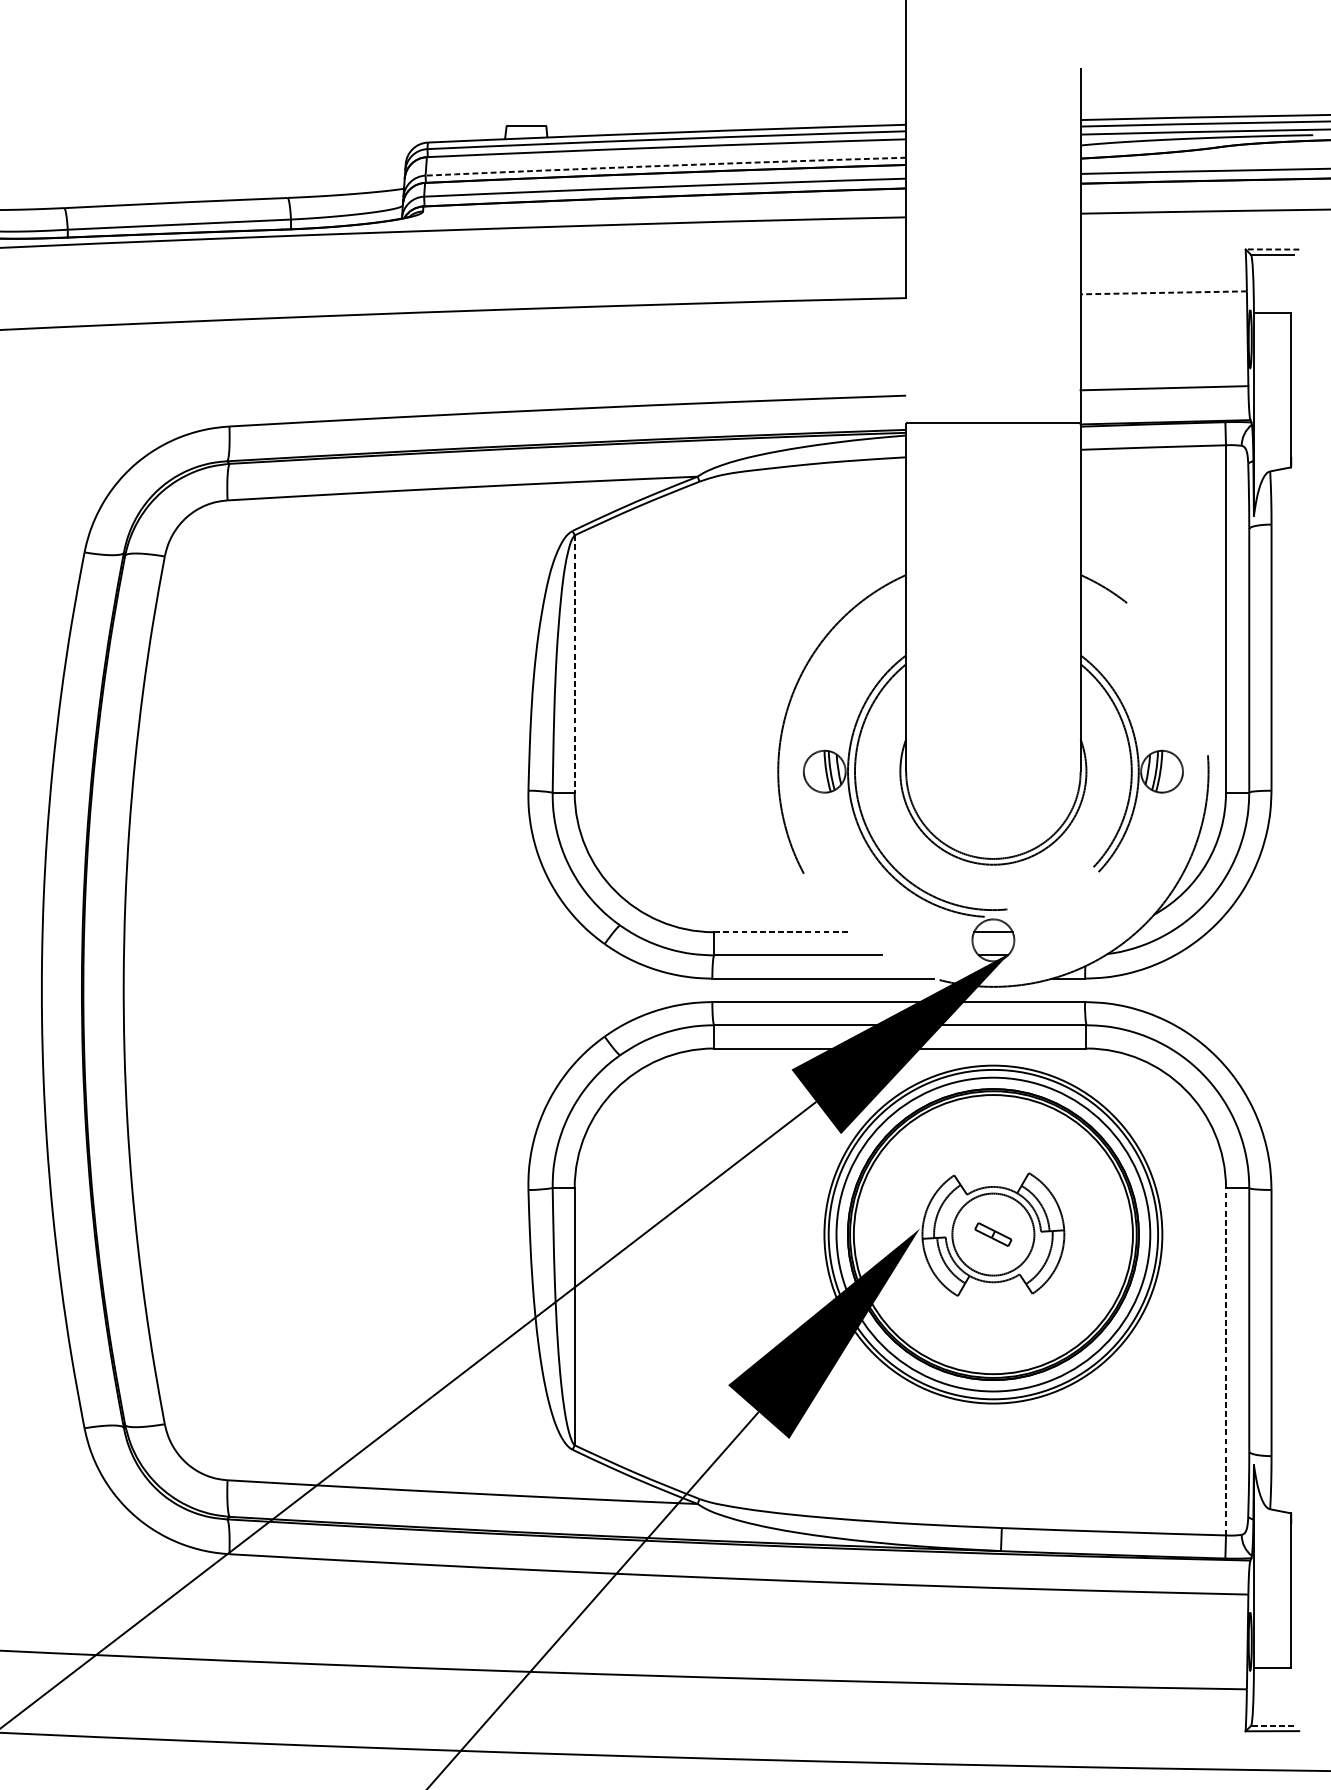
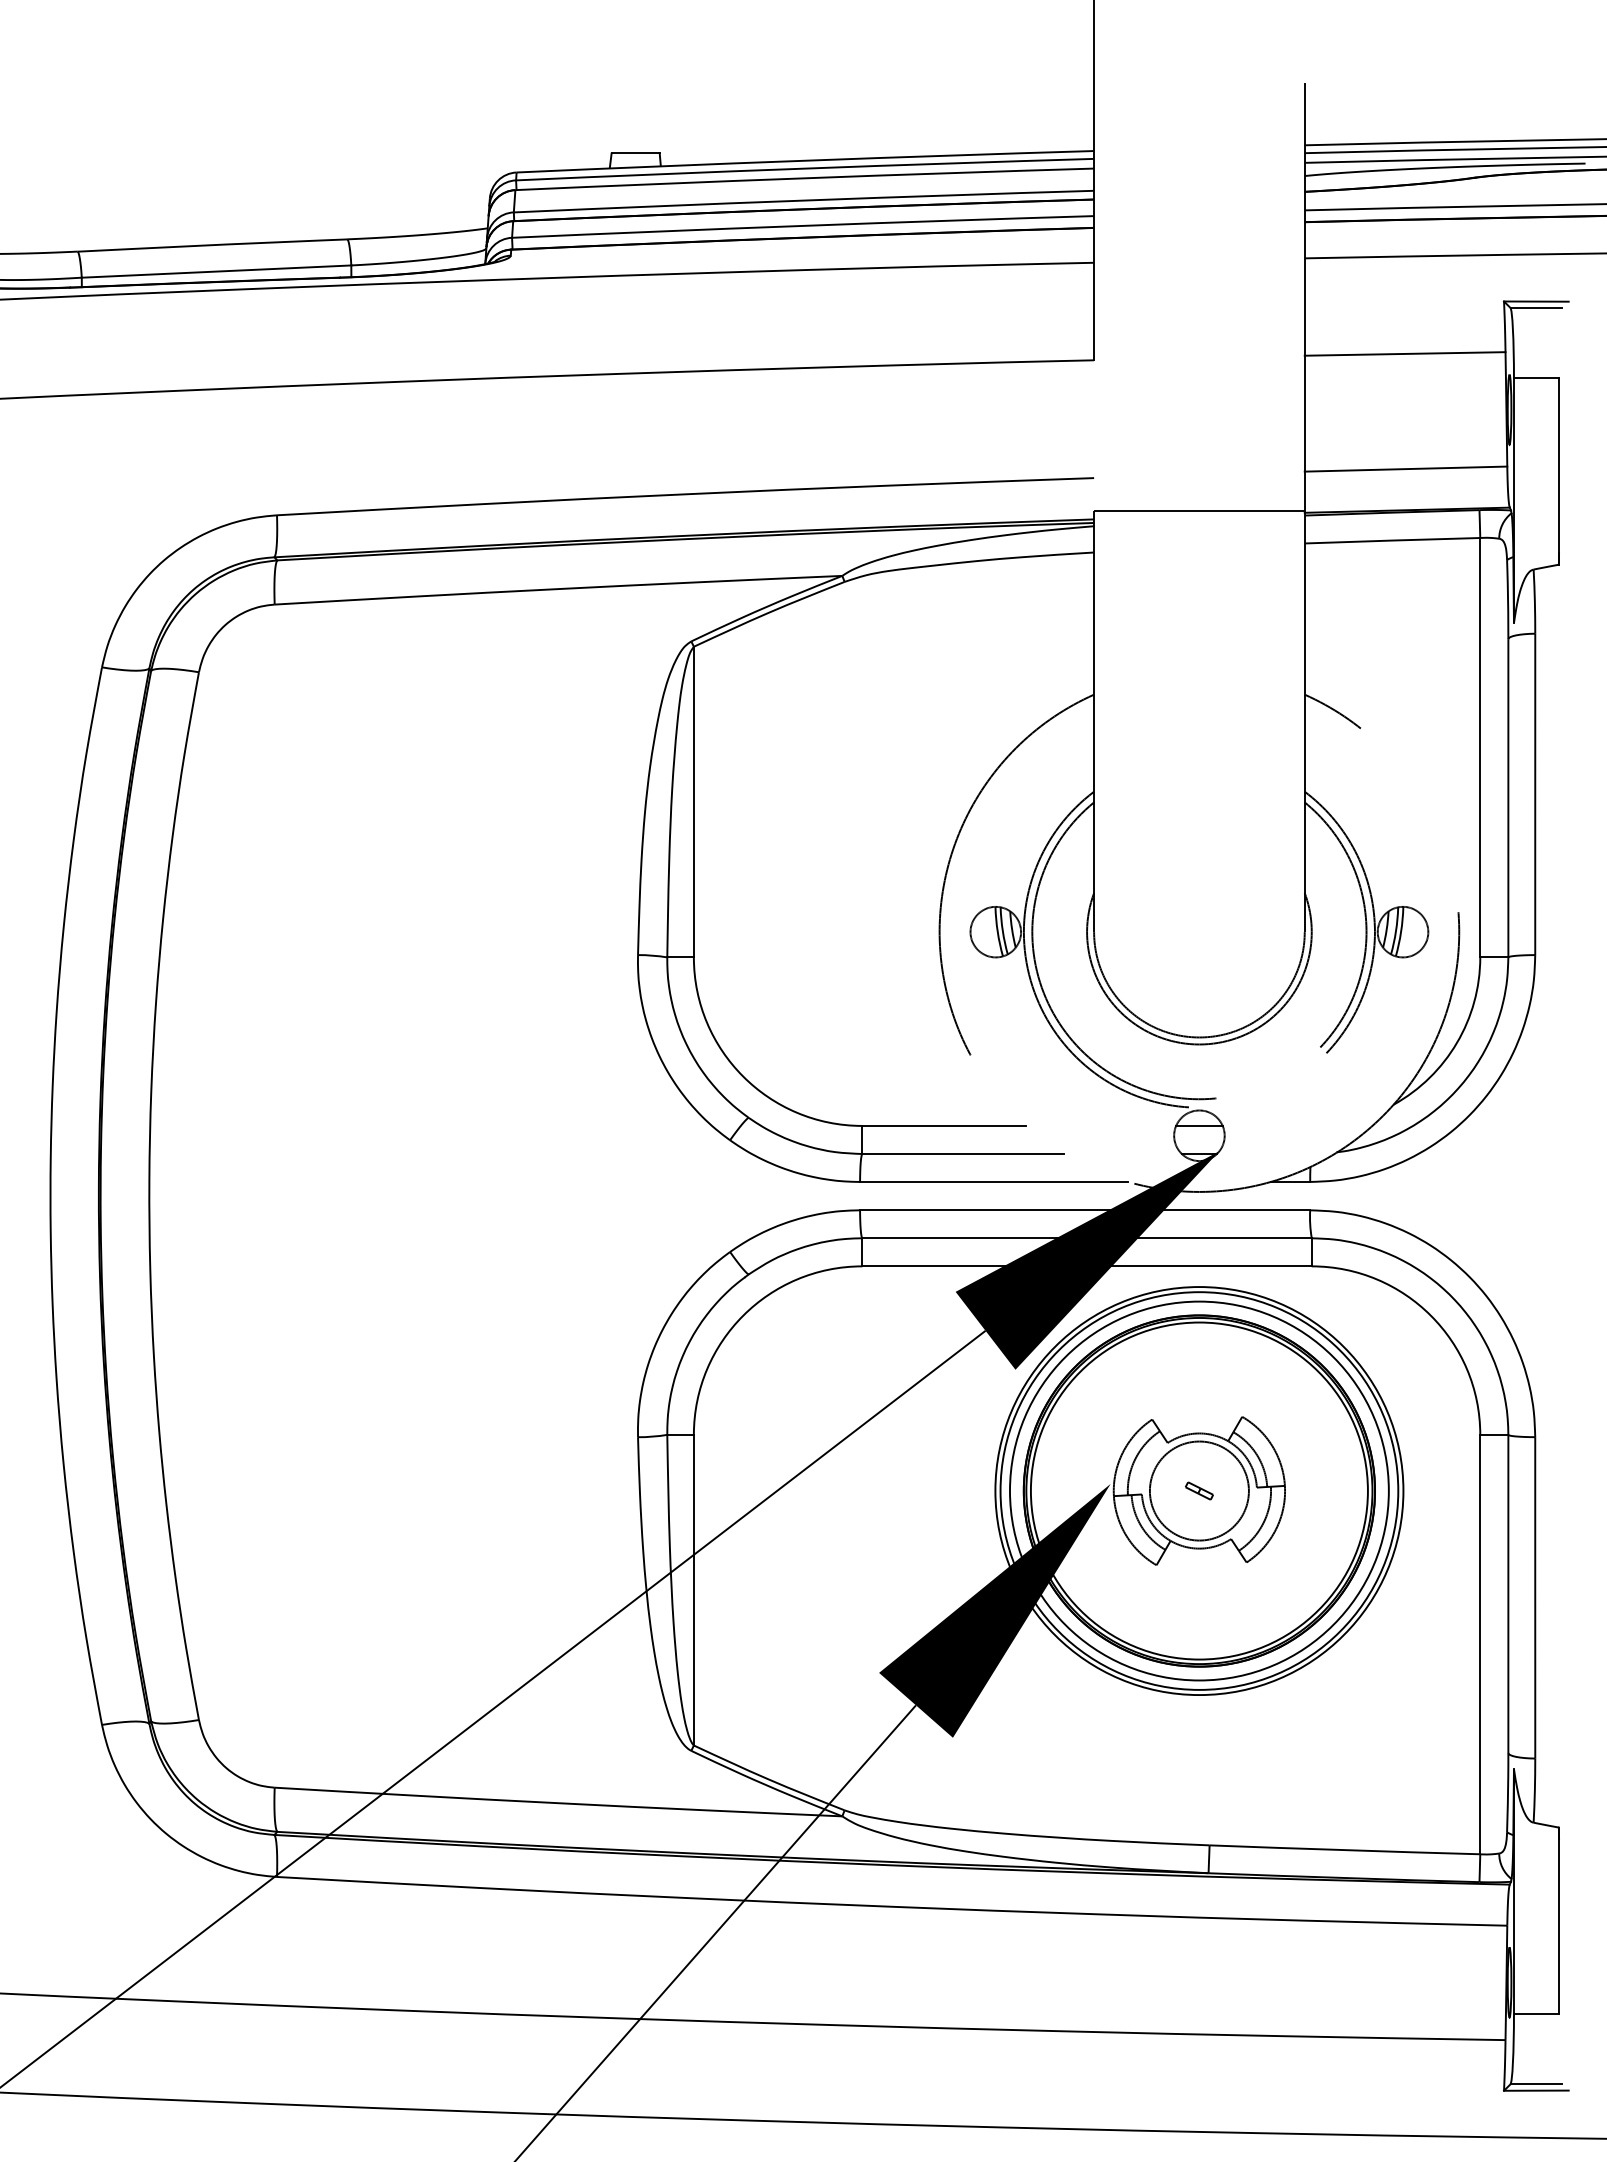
arc: (665, 165) -> (803, 200), dashed -> solid
line: (1271, 249) -> (1535, 301), dashed -> solid
line: (1163, 292) -> (1404, 353), dashed -> solid
line: (574, 664) -> (693, 802), dashed -> solid
line: (782, 931) -> (944, 1125), dashed -> solid
part: (993, 1234) -> (1199, 1490), size x0.62
line: (1226, 1361) -> (1480, 1644), dashed -> solid
line: (1272, 1726) -> (1536, 2084), dashed -> solid

